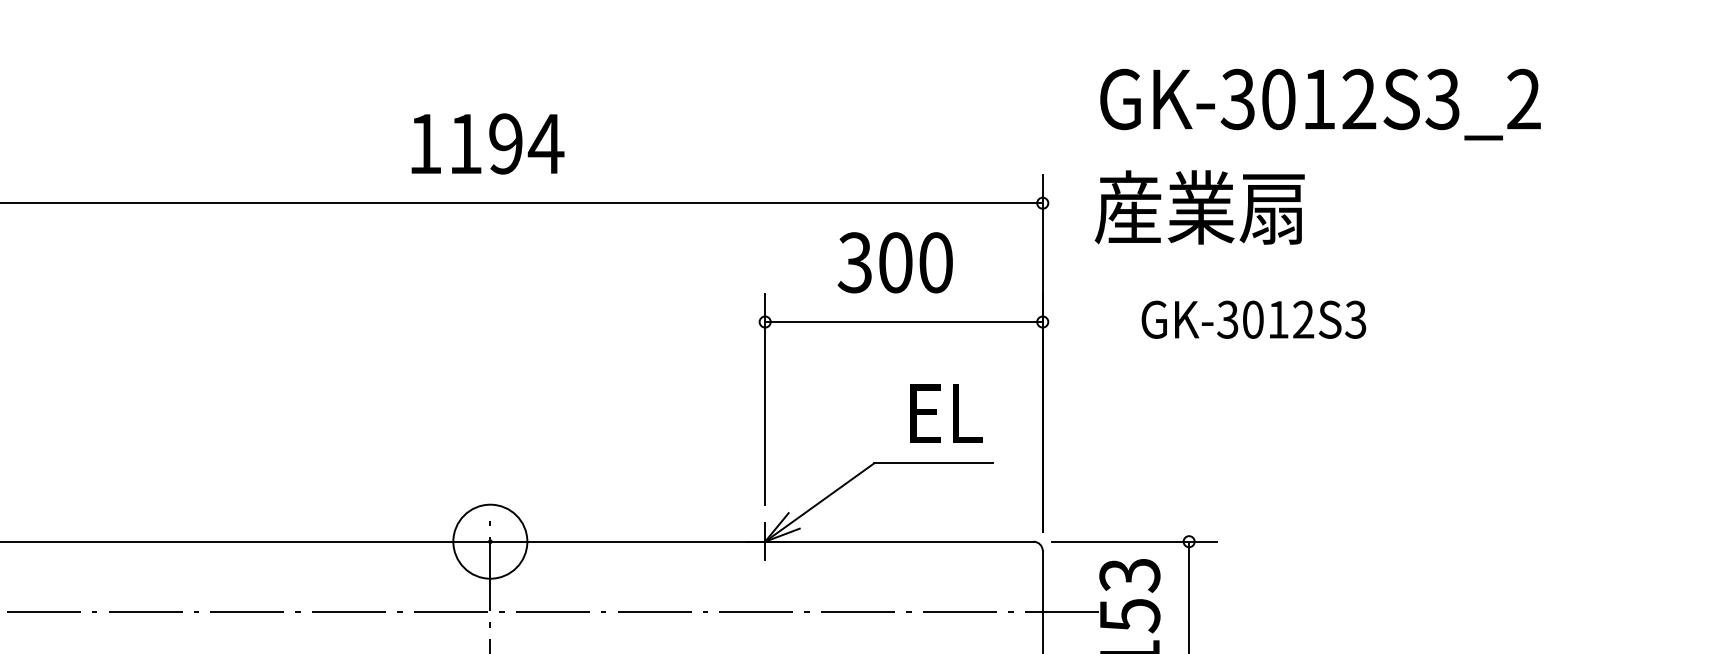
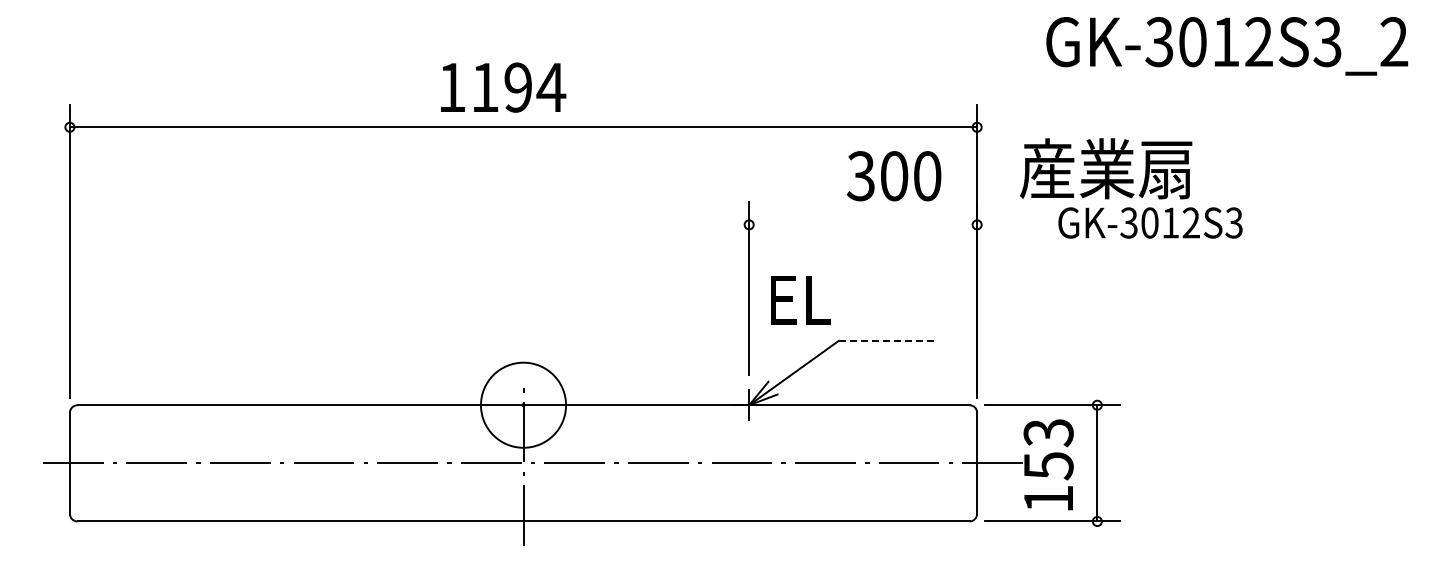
text: (1320, 104) -> (1227, 46), moved
text: (487, 143) -> (503, 87), moved
text: (1200, 207) -> (1106, 168), moved
text: (894, 263) -> (893, 176), moved
line: (903, 321) -> (862, 224), removed
text: (945, 414) -> (800, 300), moved
line: (933, 462) -> (887, 340), solid -> dashed
circle: (490, 540) -> (523, 404), size x1.4

